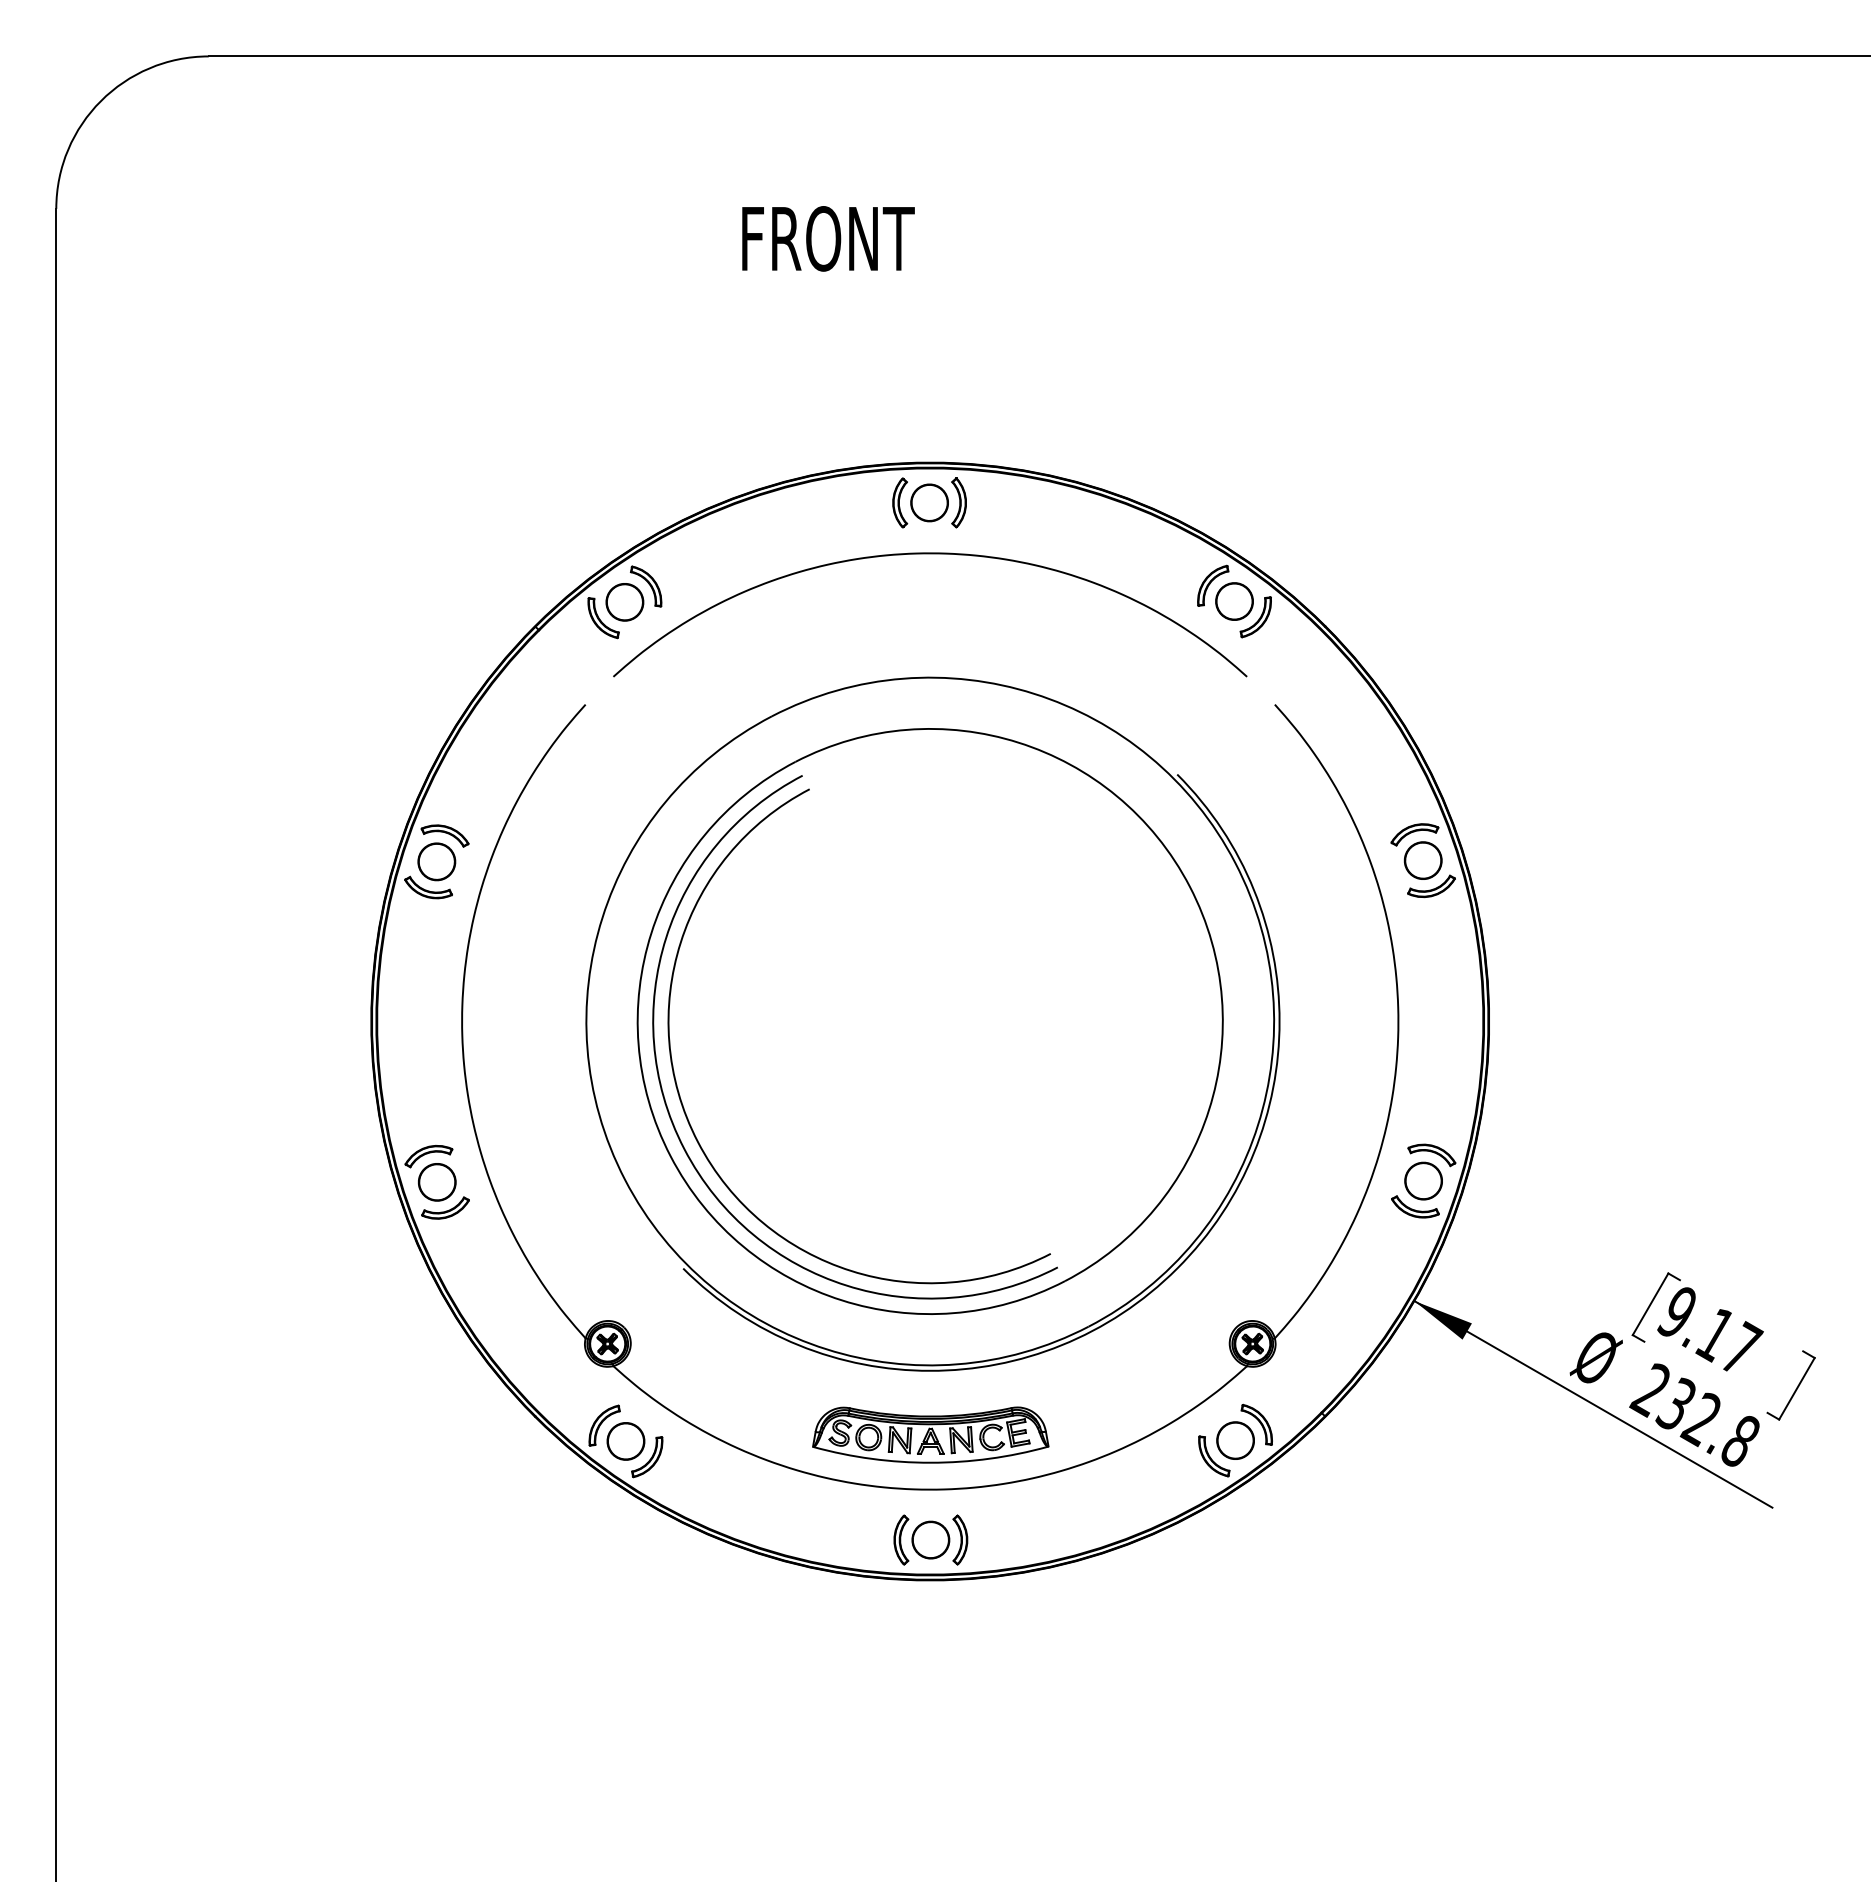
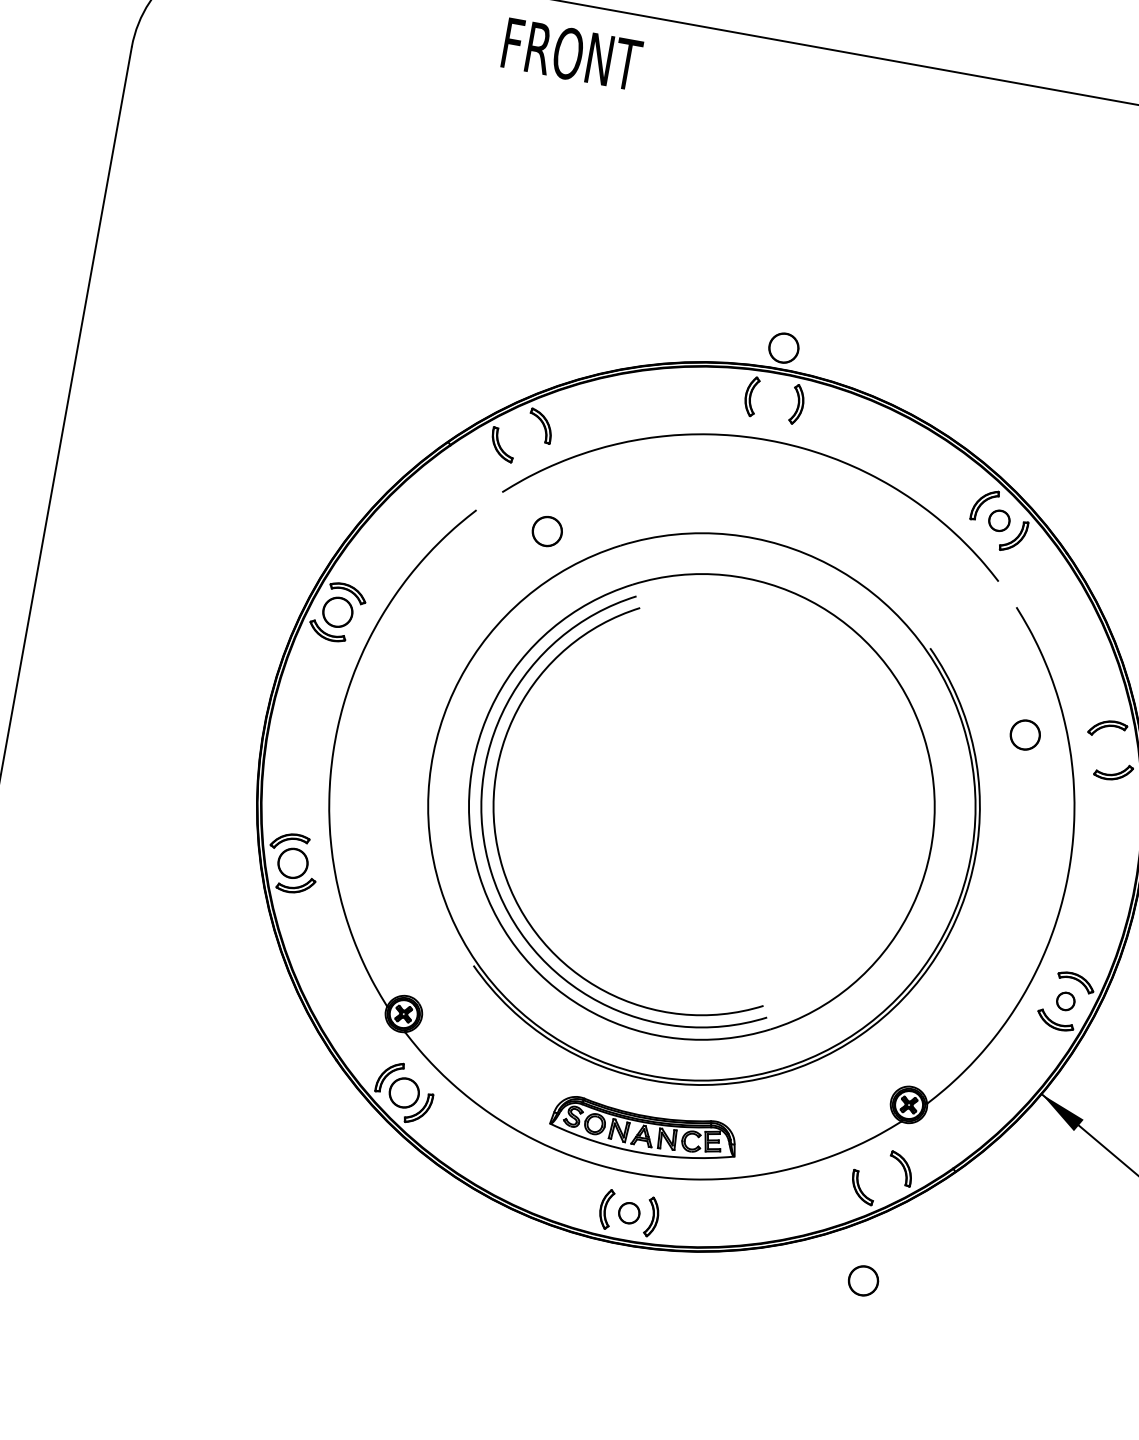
text: (828, 238) -> (572, 54), moved
part: (929, 502) -> (783, 347), moved
part: (1234, 601) -> (999, 520), size x0.7
part: (624, 602) -> (547, 531), moved
part: (1422, 860) -> (1024, 734), moved
part: (1423, 1180) -> (1065, 1000), size x0.6
part: (1235, 1440) -> (863, 1280), moved
part: (930, 1539) -> (629, 1212), size x0.7

